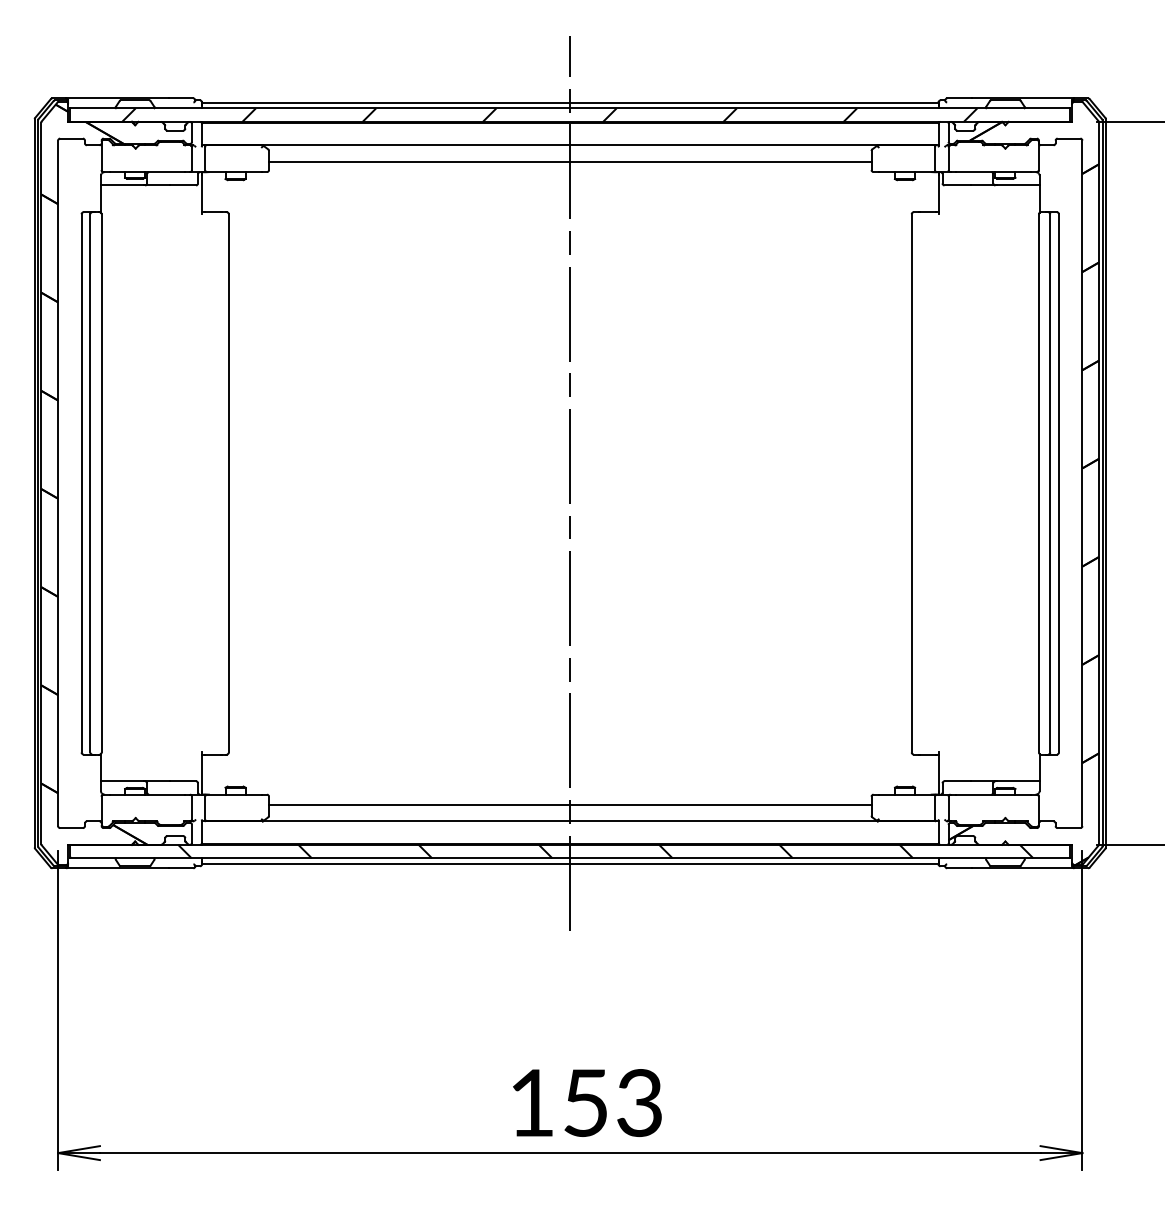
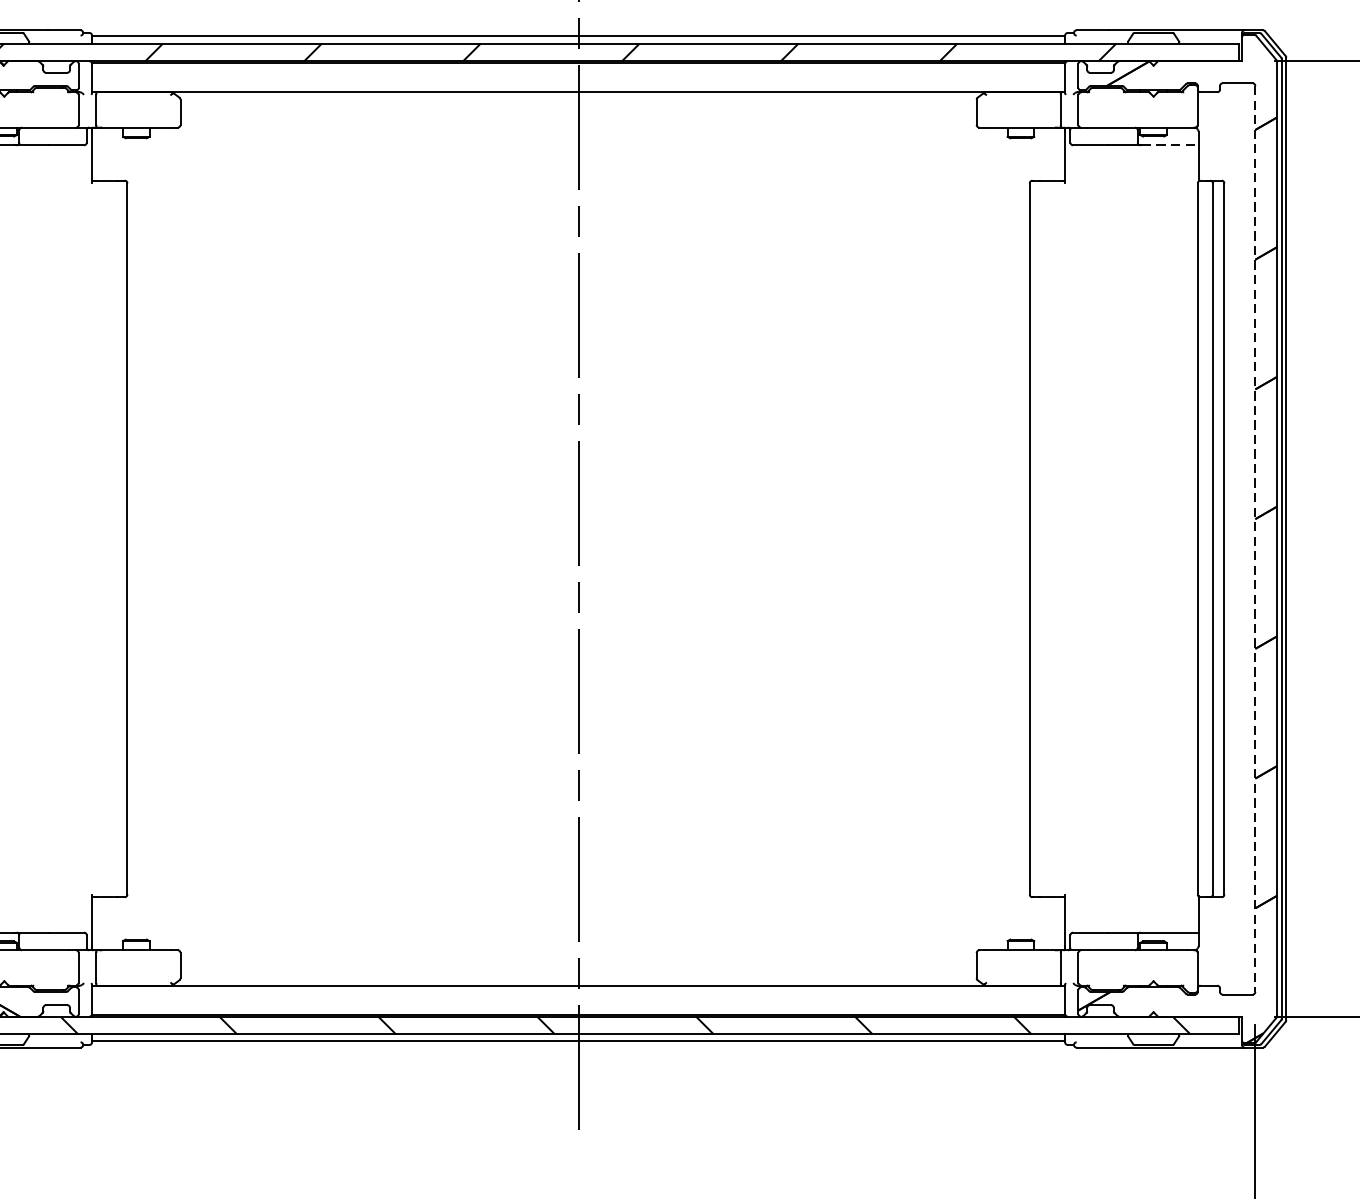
line: (570, 162) -> (578, 114), removed
line: (1018, 185) -> (1170, 145), solid -> dashed
line: (1082, 483) -> (1255, 539), solid -> dashed
line: (570, 804) -> (578, 963), removed

